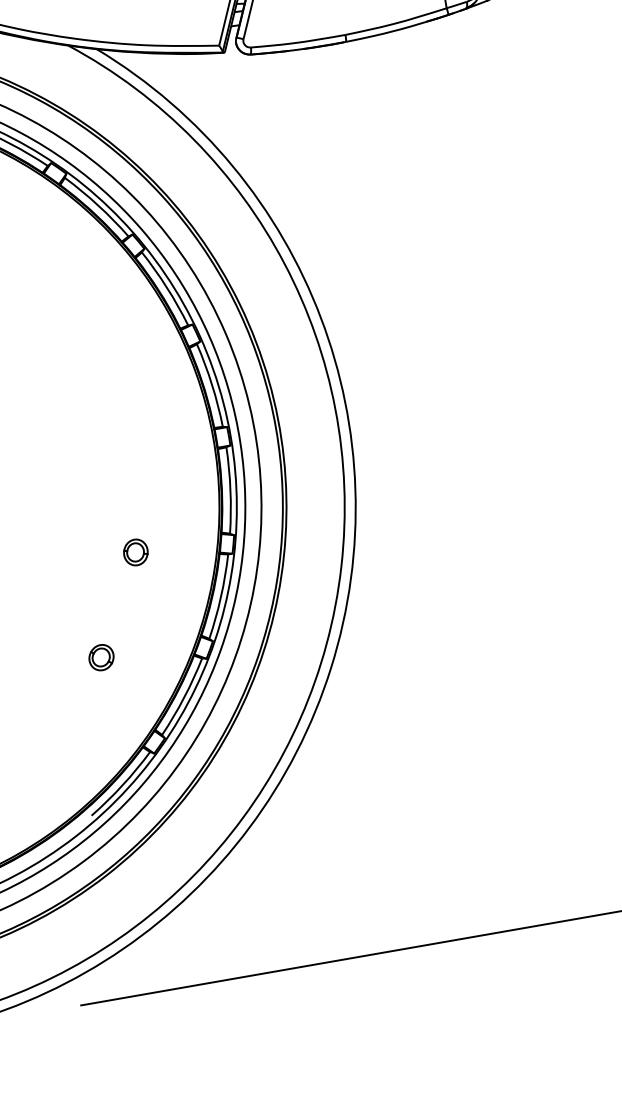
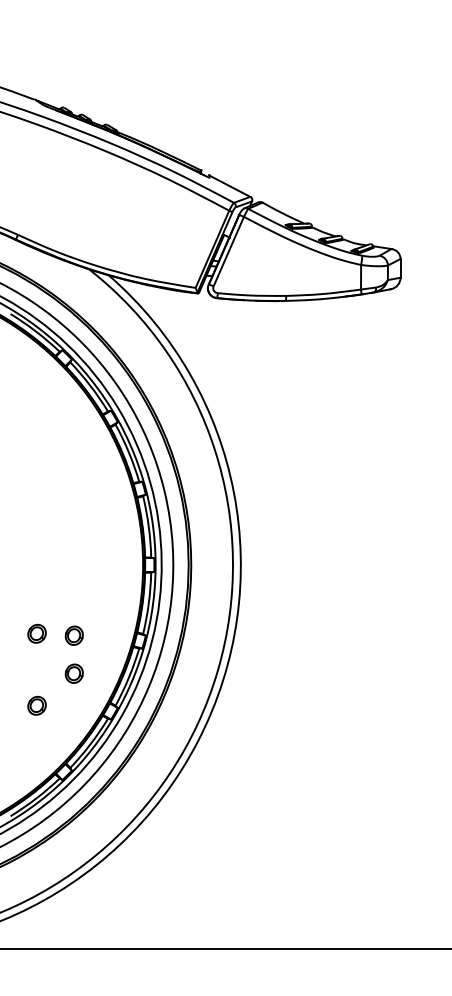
part: (83, 558) -> (36, 633), added
part: (143, 604) -> (73, 673), added

